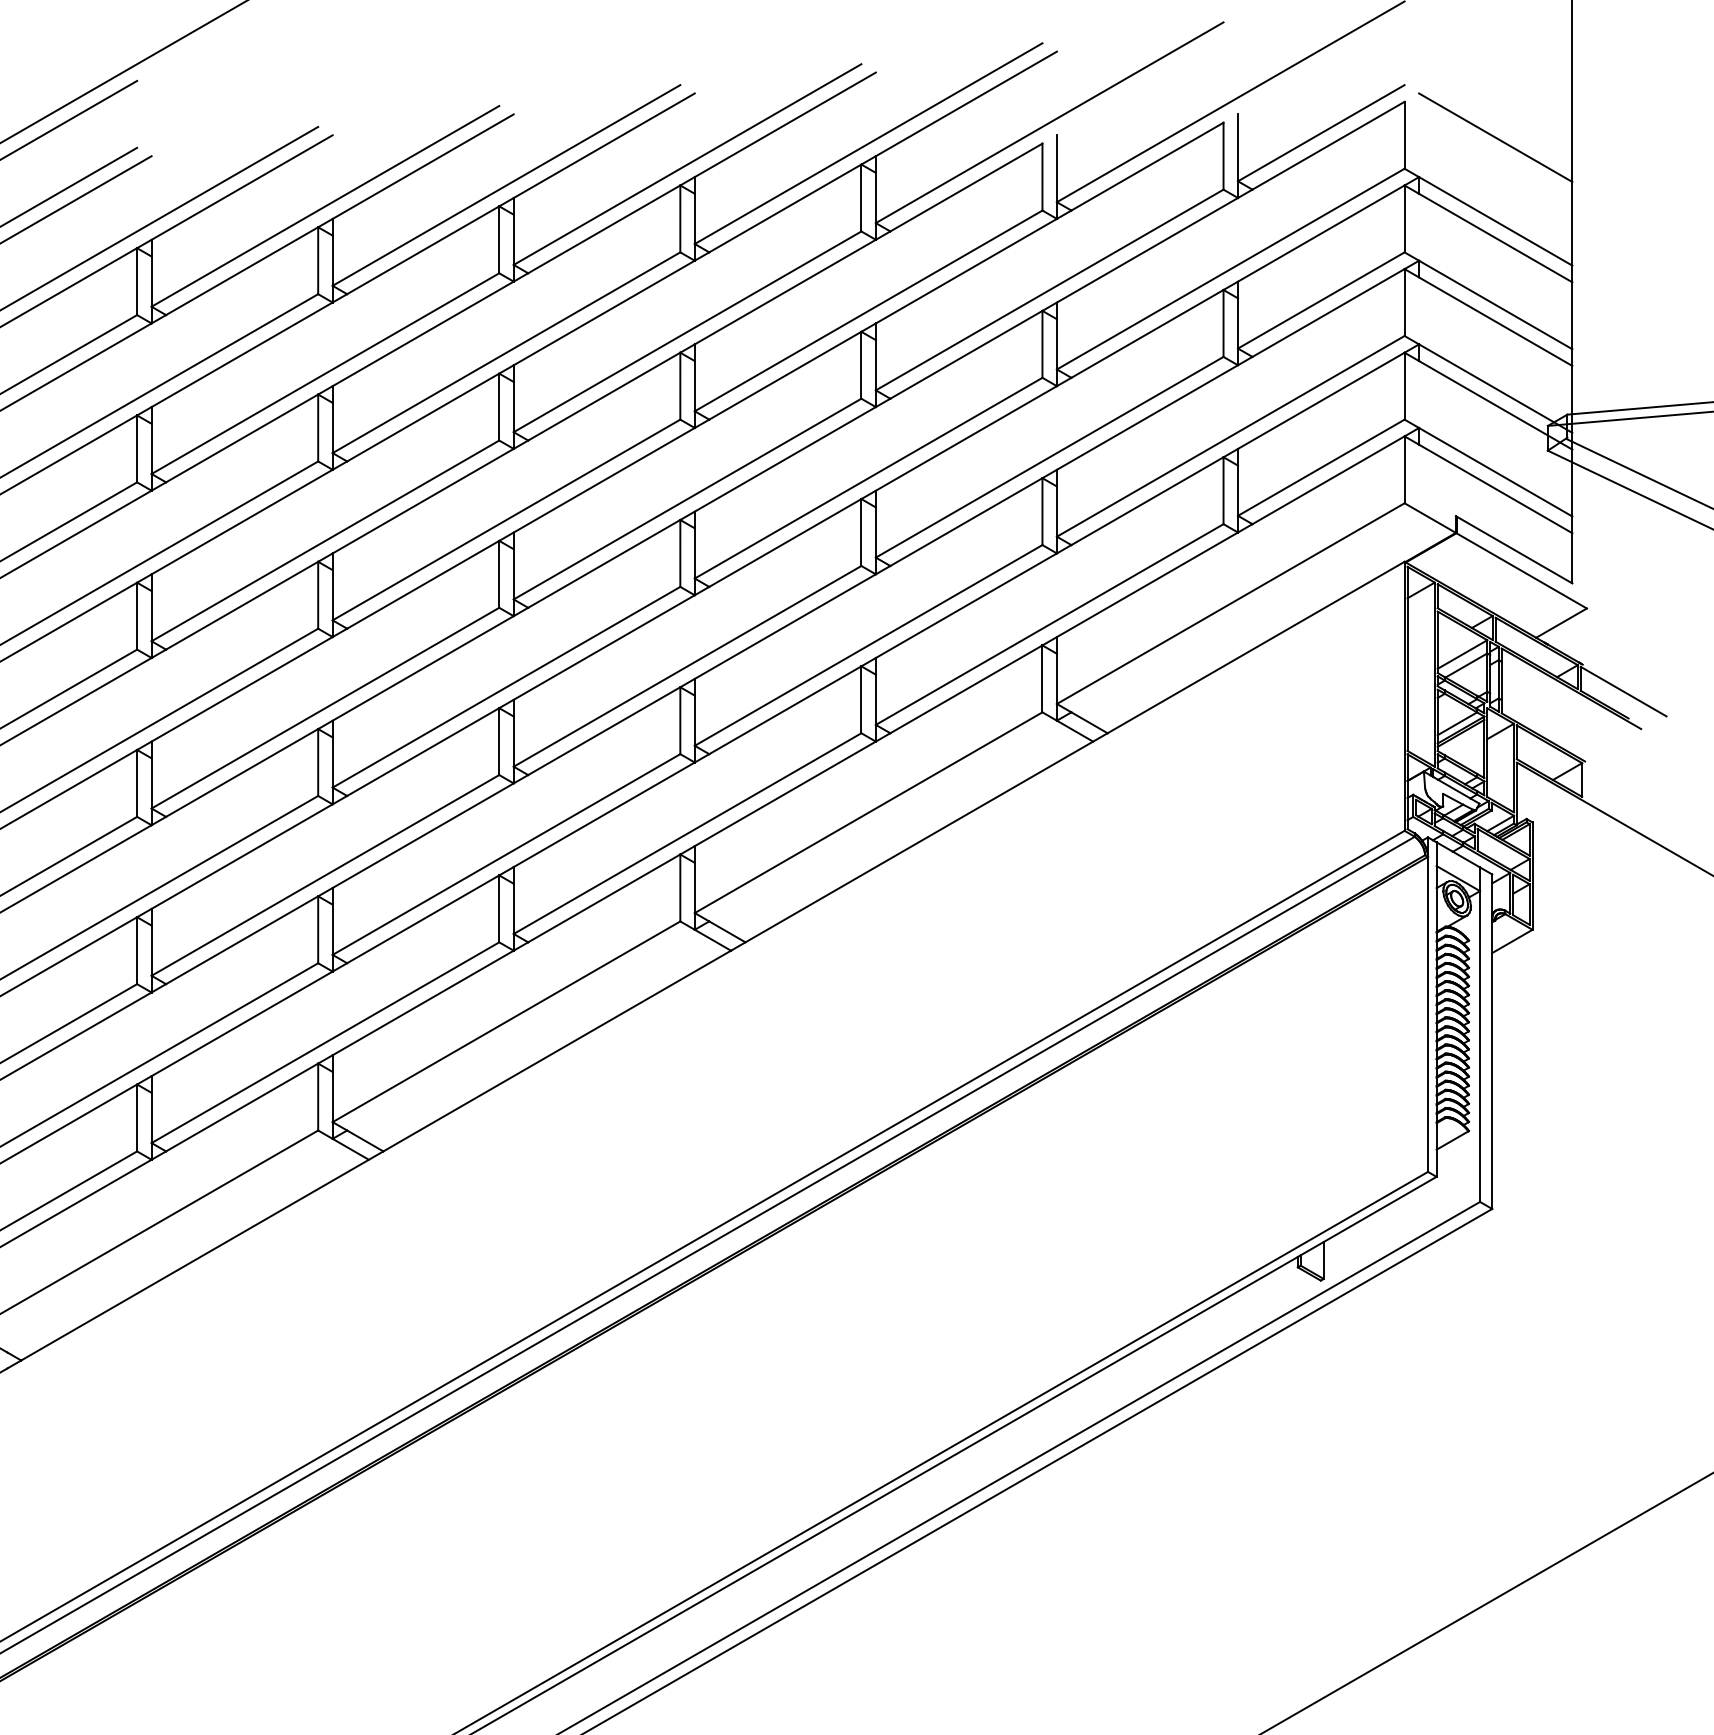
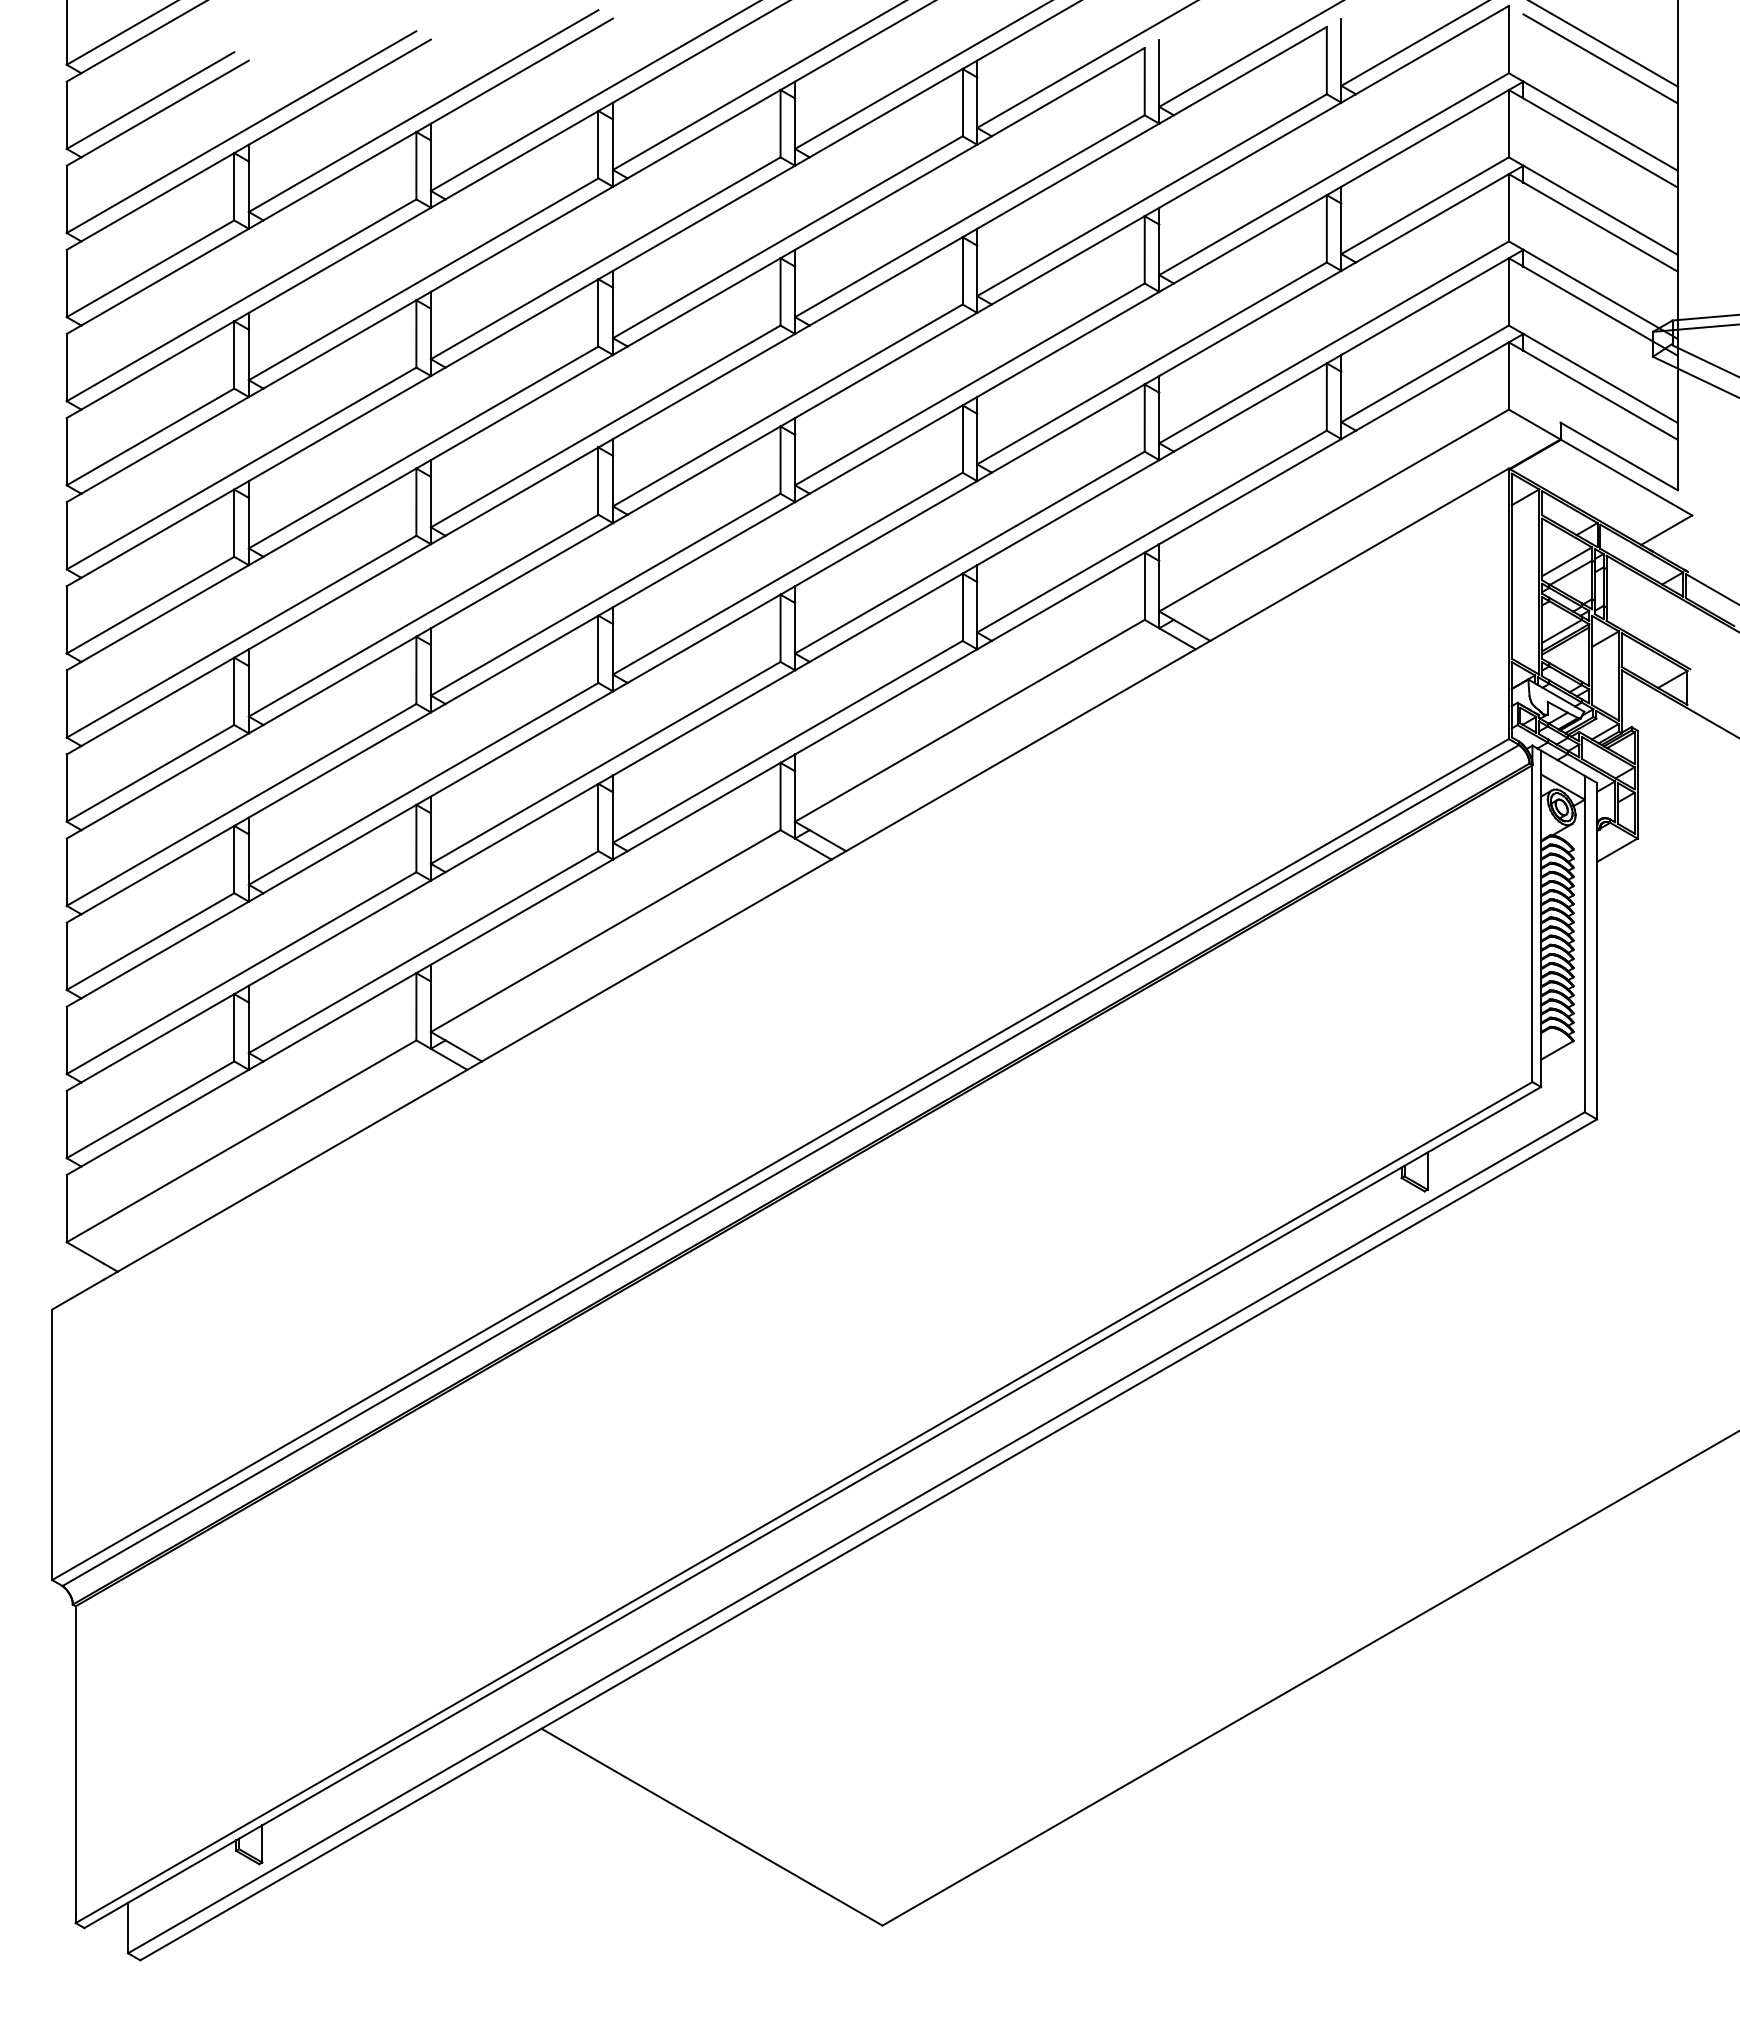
line: (1495, 154) -> (1600, 58), added

